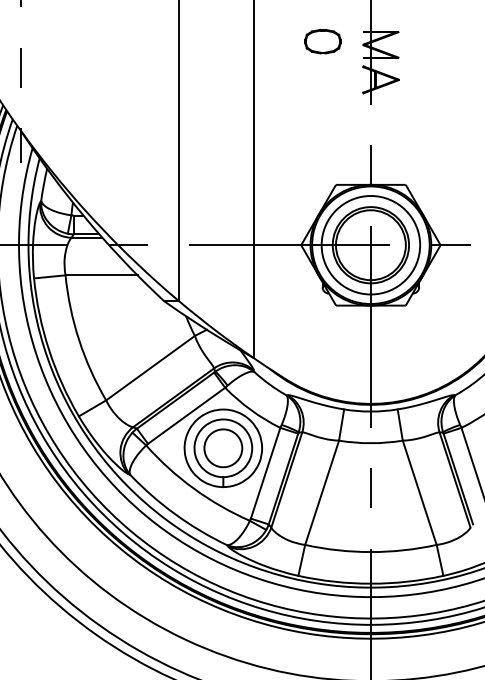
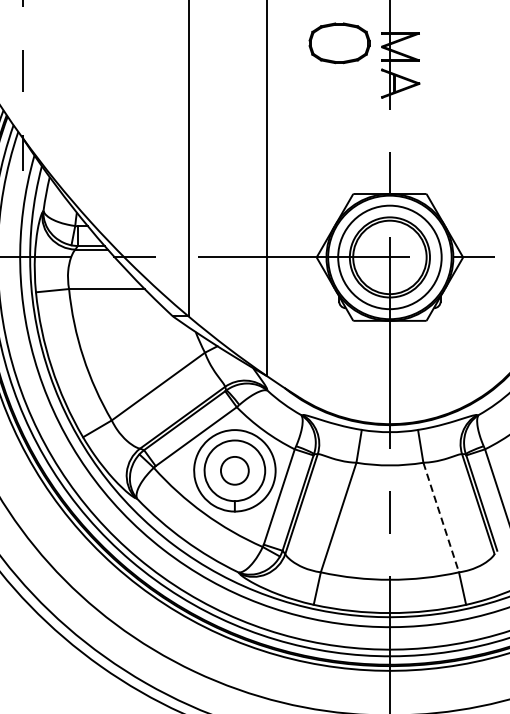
part: (322, 41) -> (339, 43), size x1.6
circle: (223, 448) -> (235, 471), size x0.7
line: (419, 492) -> (440, 517), solid -> dashed

